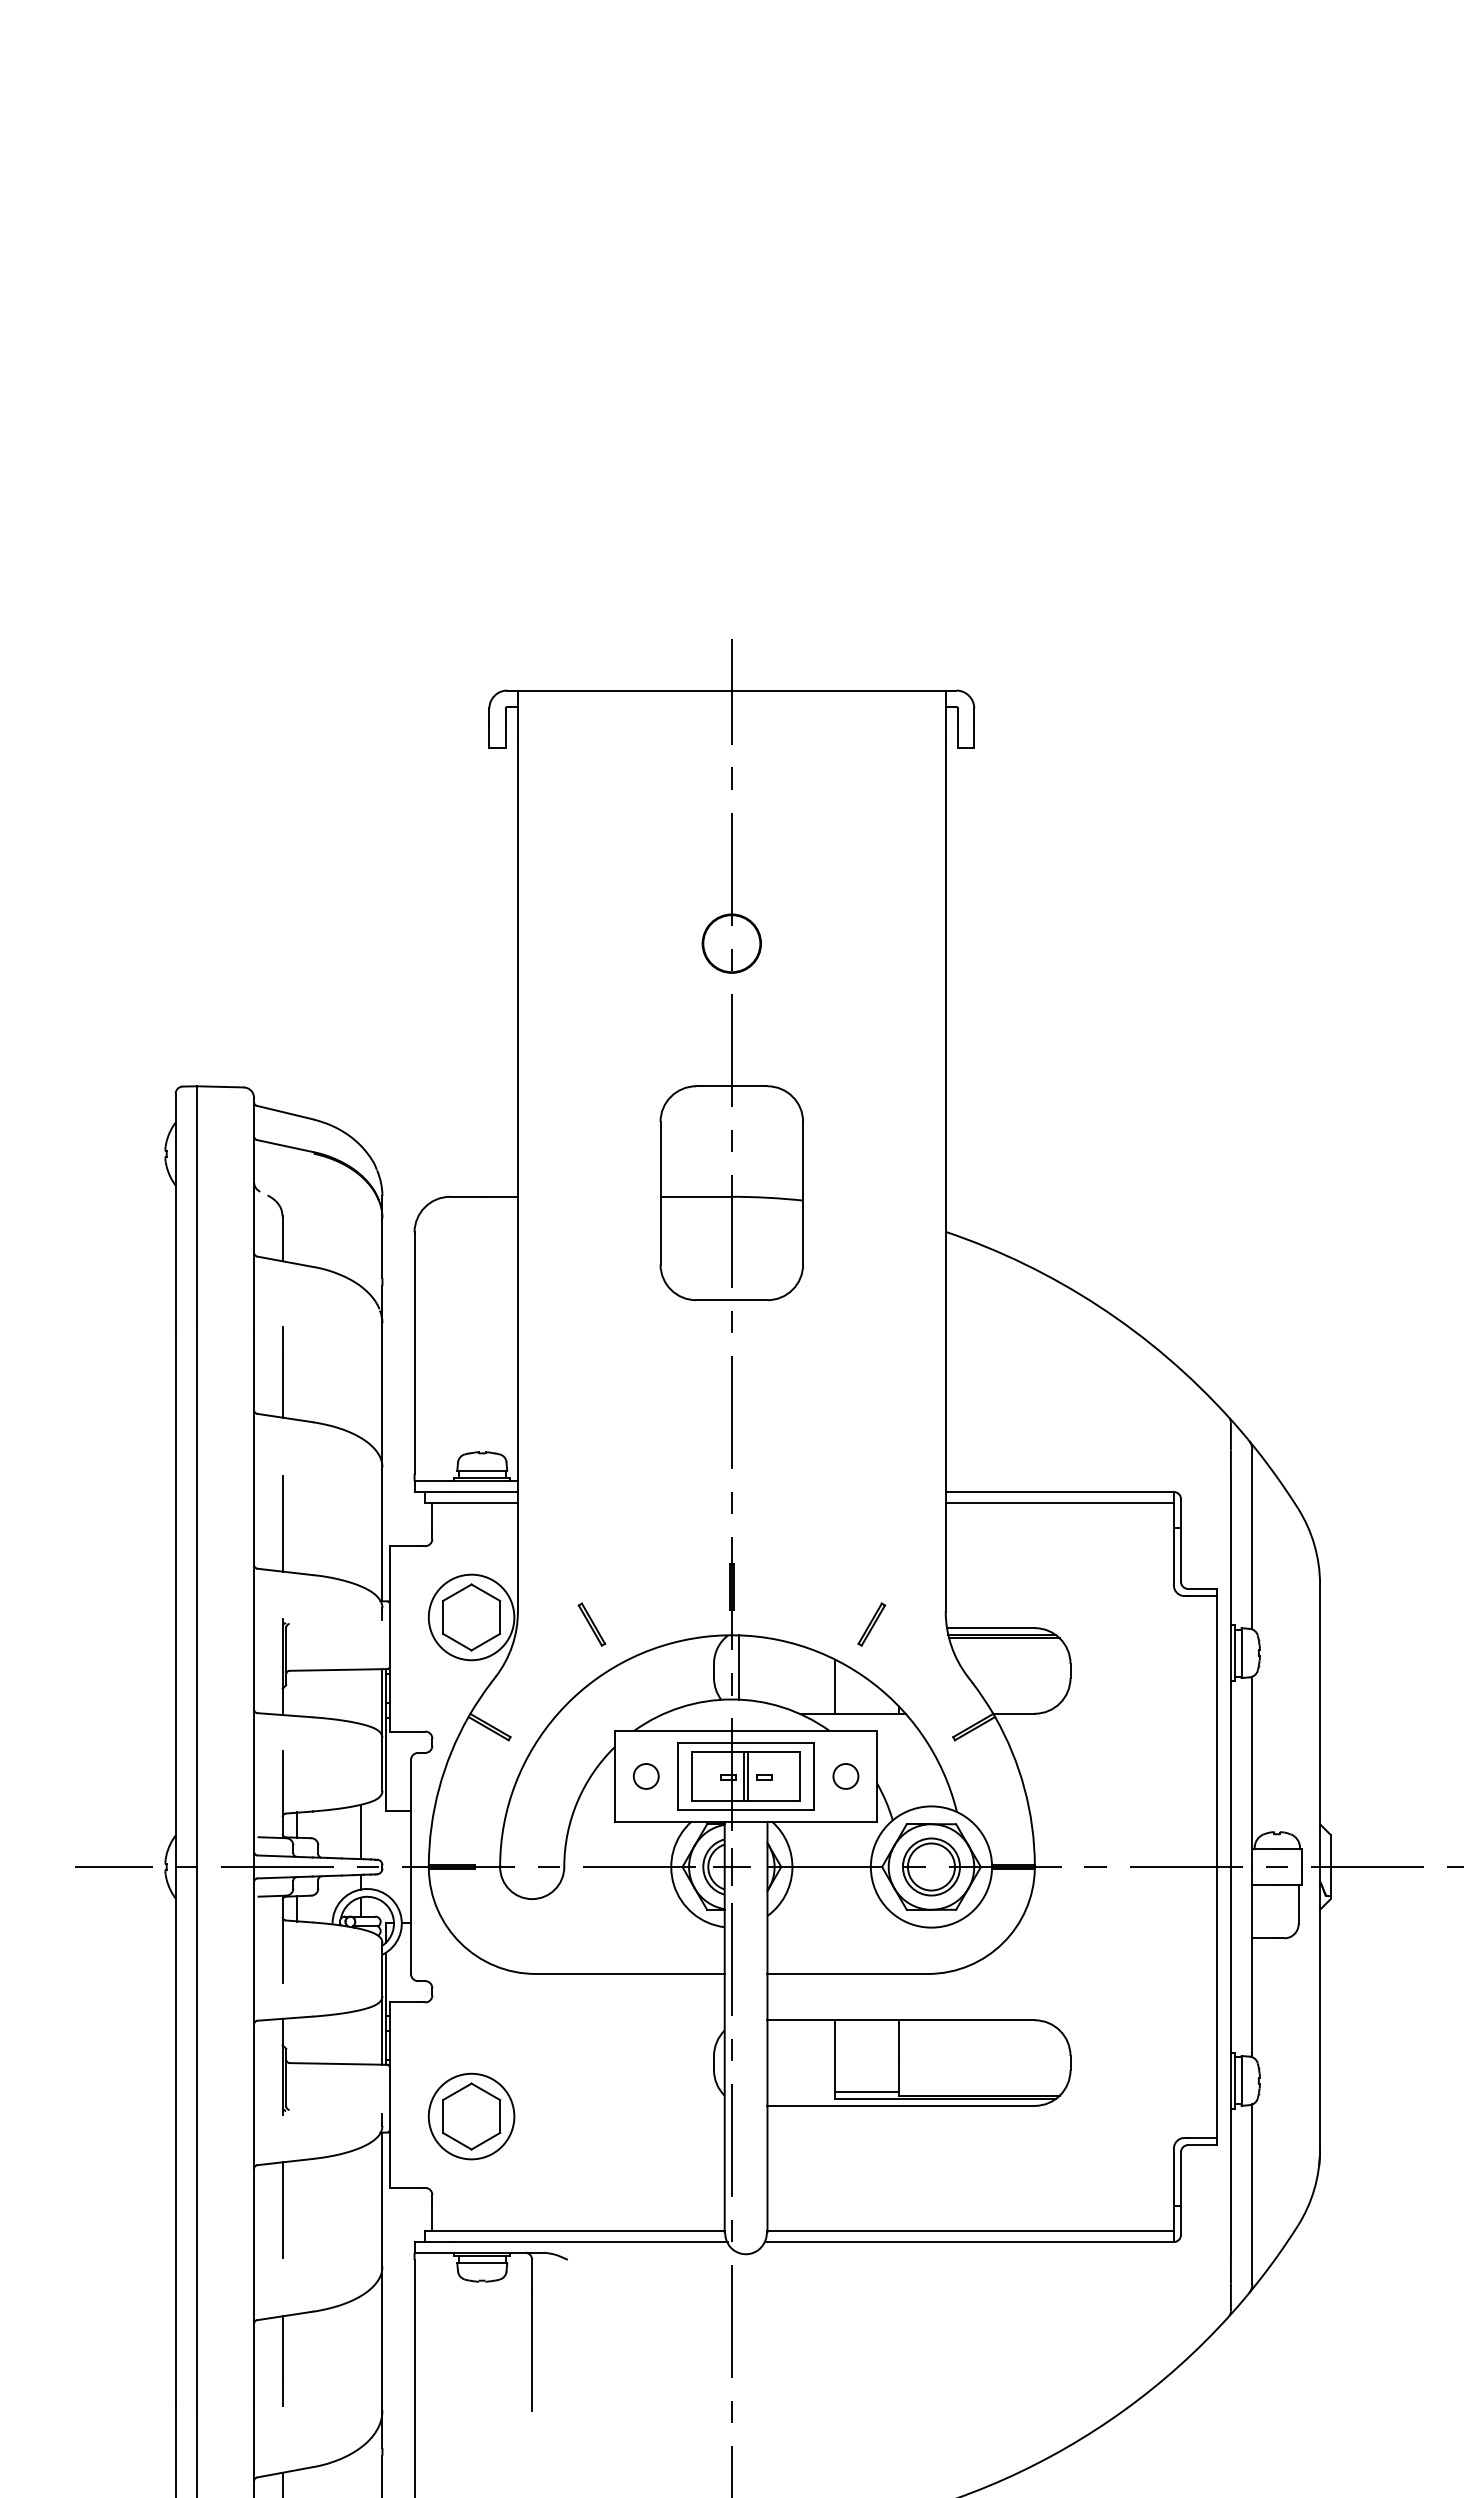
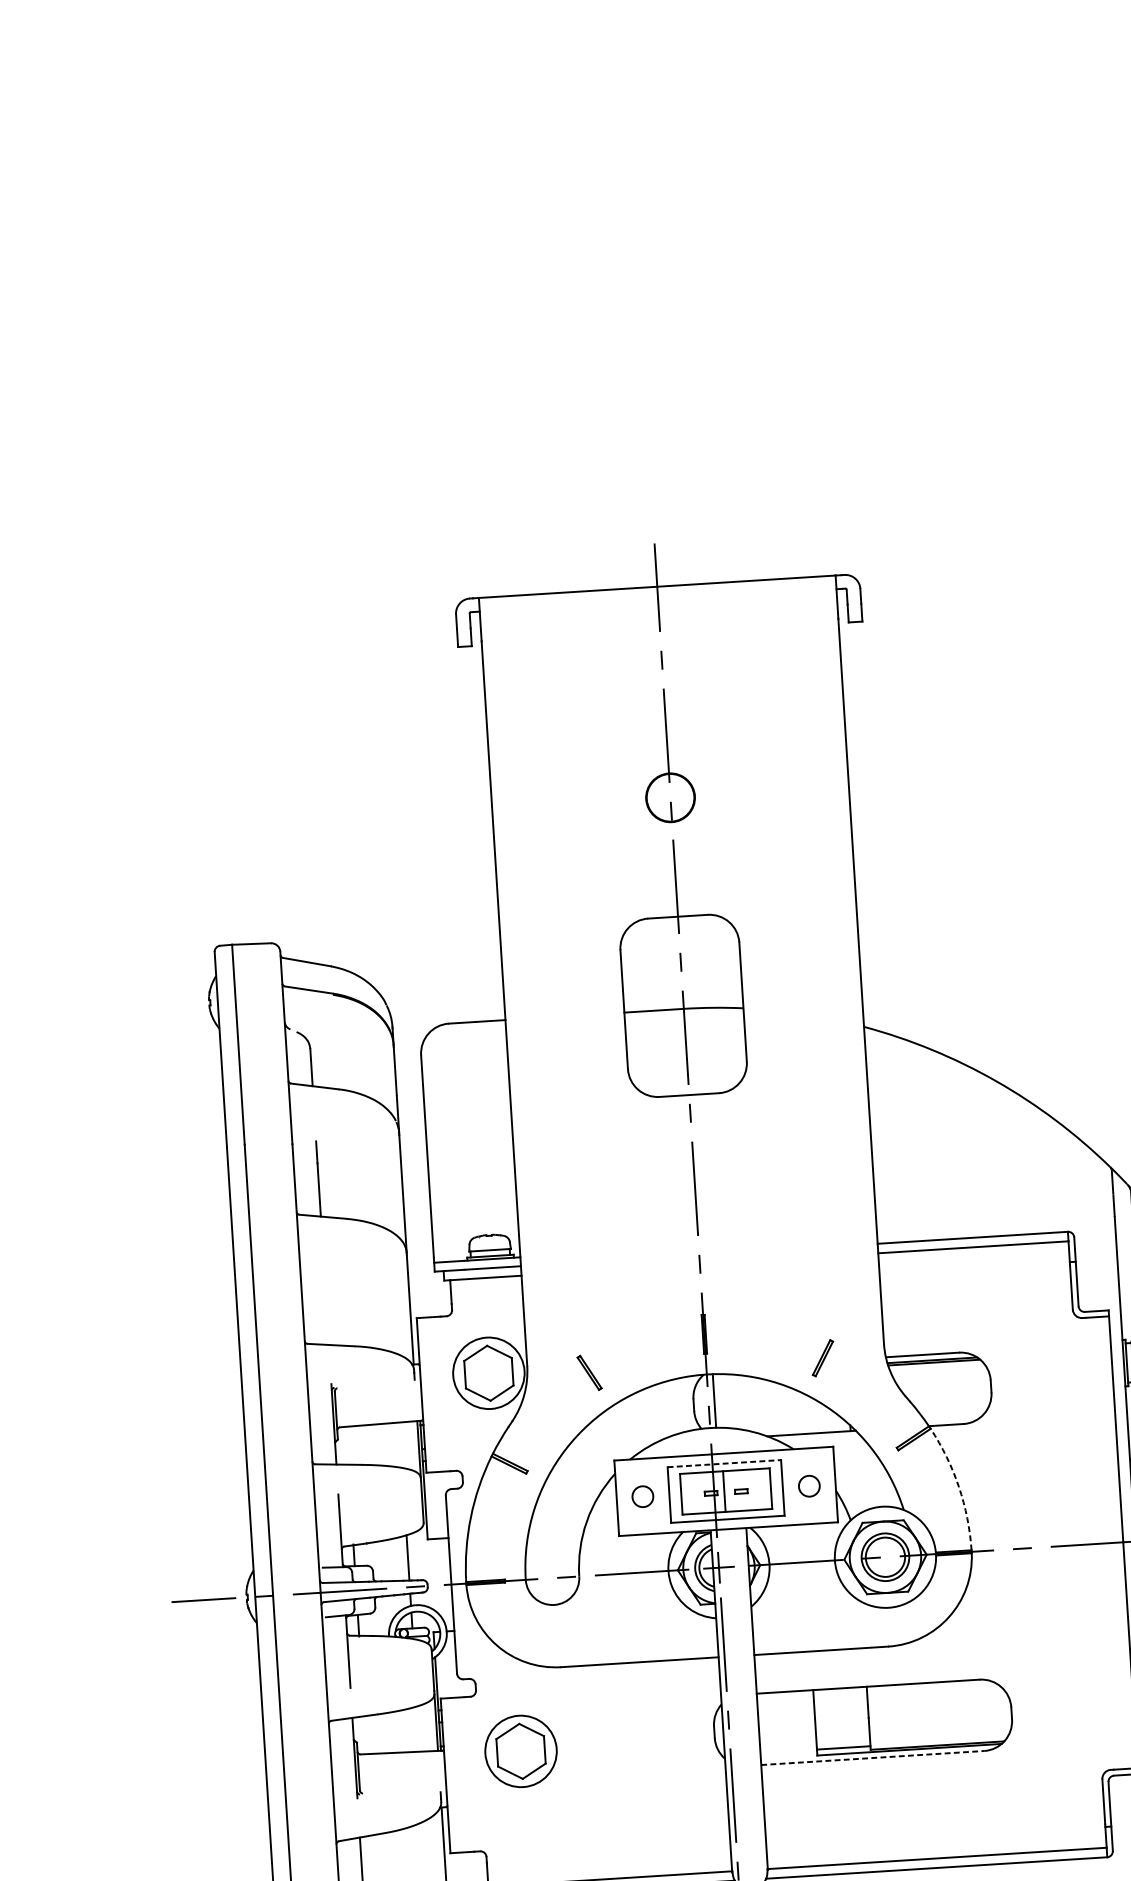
line: (282, 1523) -> (326, 1304), removed
line: (835, 1686) -> (795, 1411), removed
line: (746, 1743) -> (724, 1463), solid -> dashed
line: (748, 1776) -> (728, 1491), removed
arc: (1024, 1788) -> (958, 1486), solid -> dashed
line: (901, 2105) -> (872, 1757), solid -> dashed
part: (471, 2116) -> (520, 1751), moved

